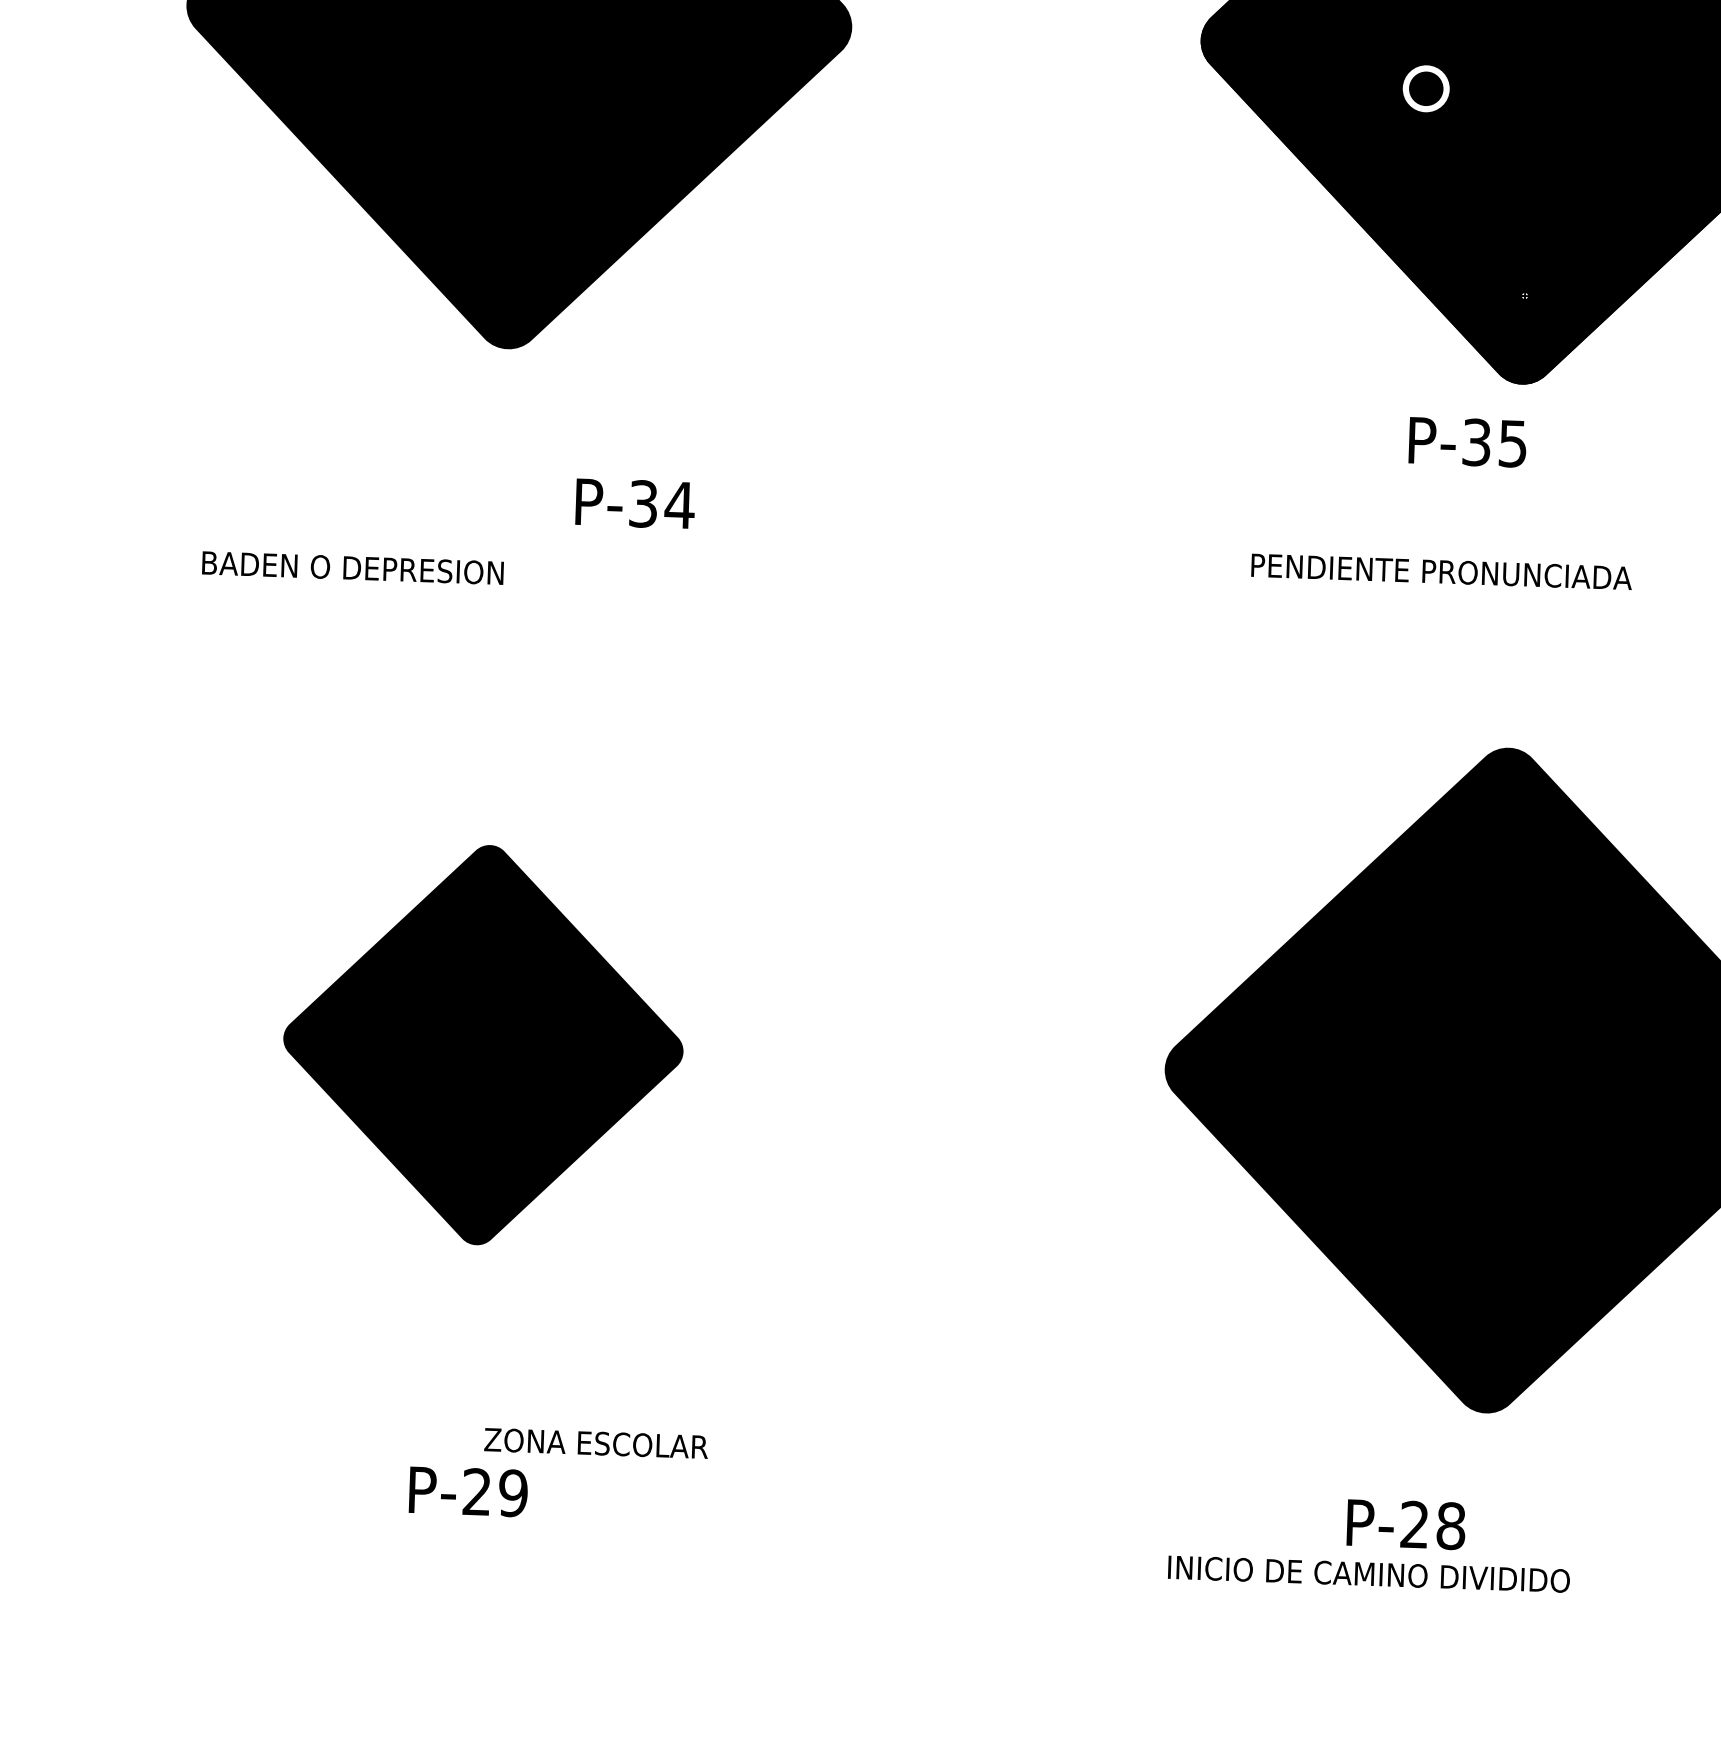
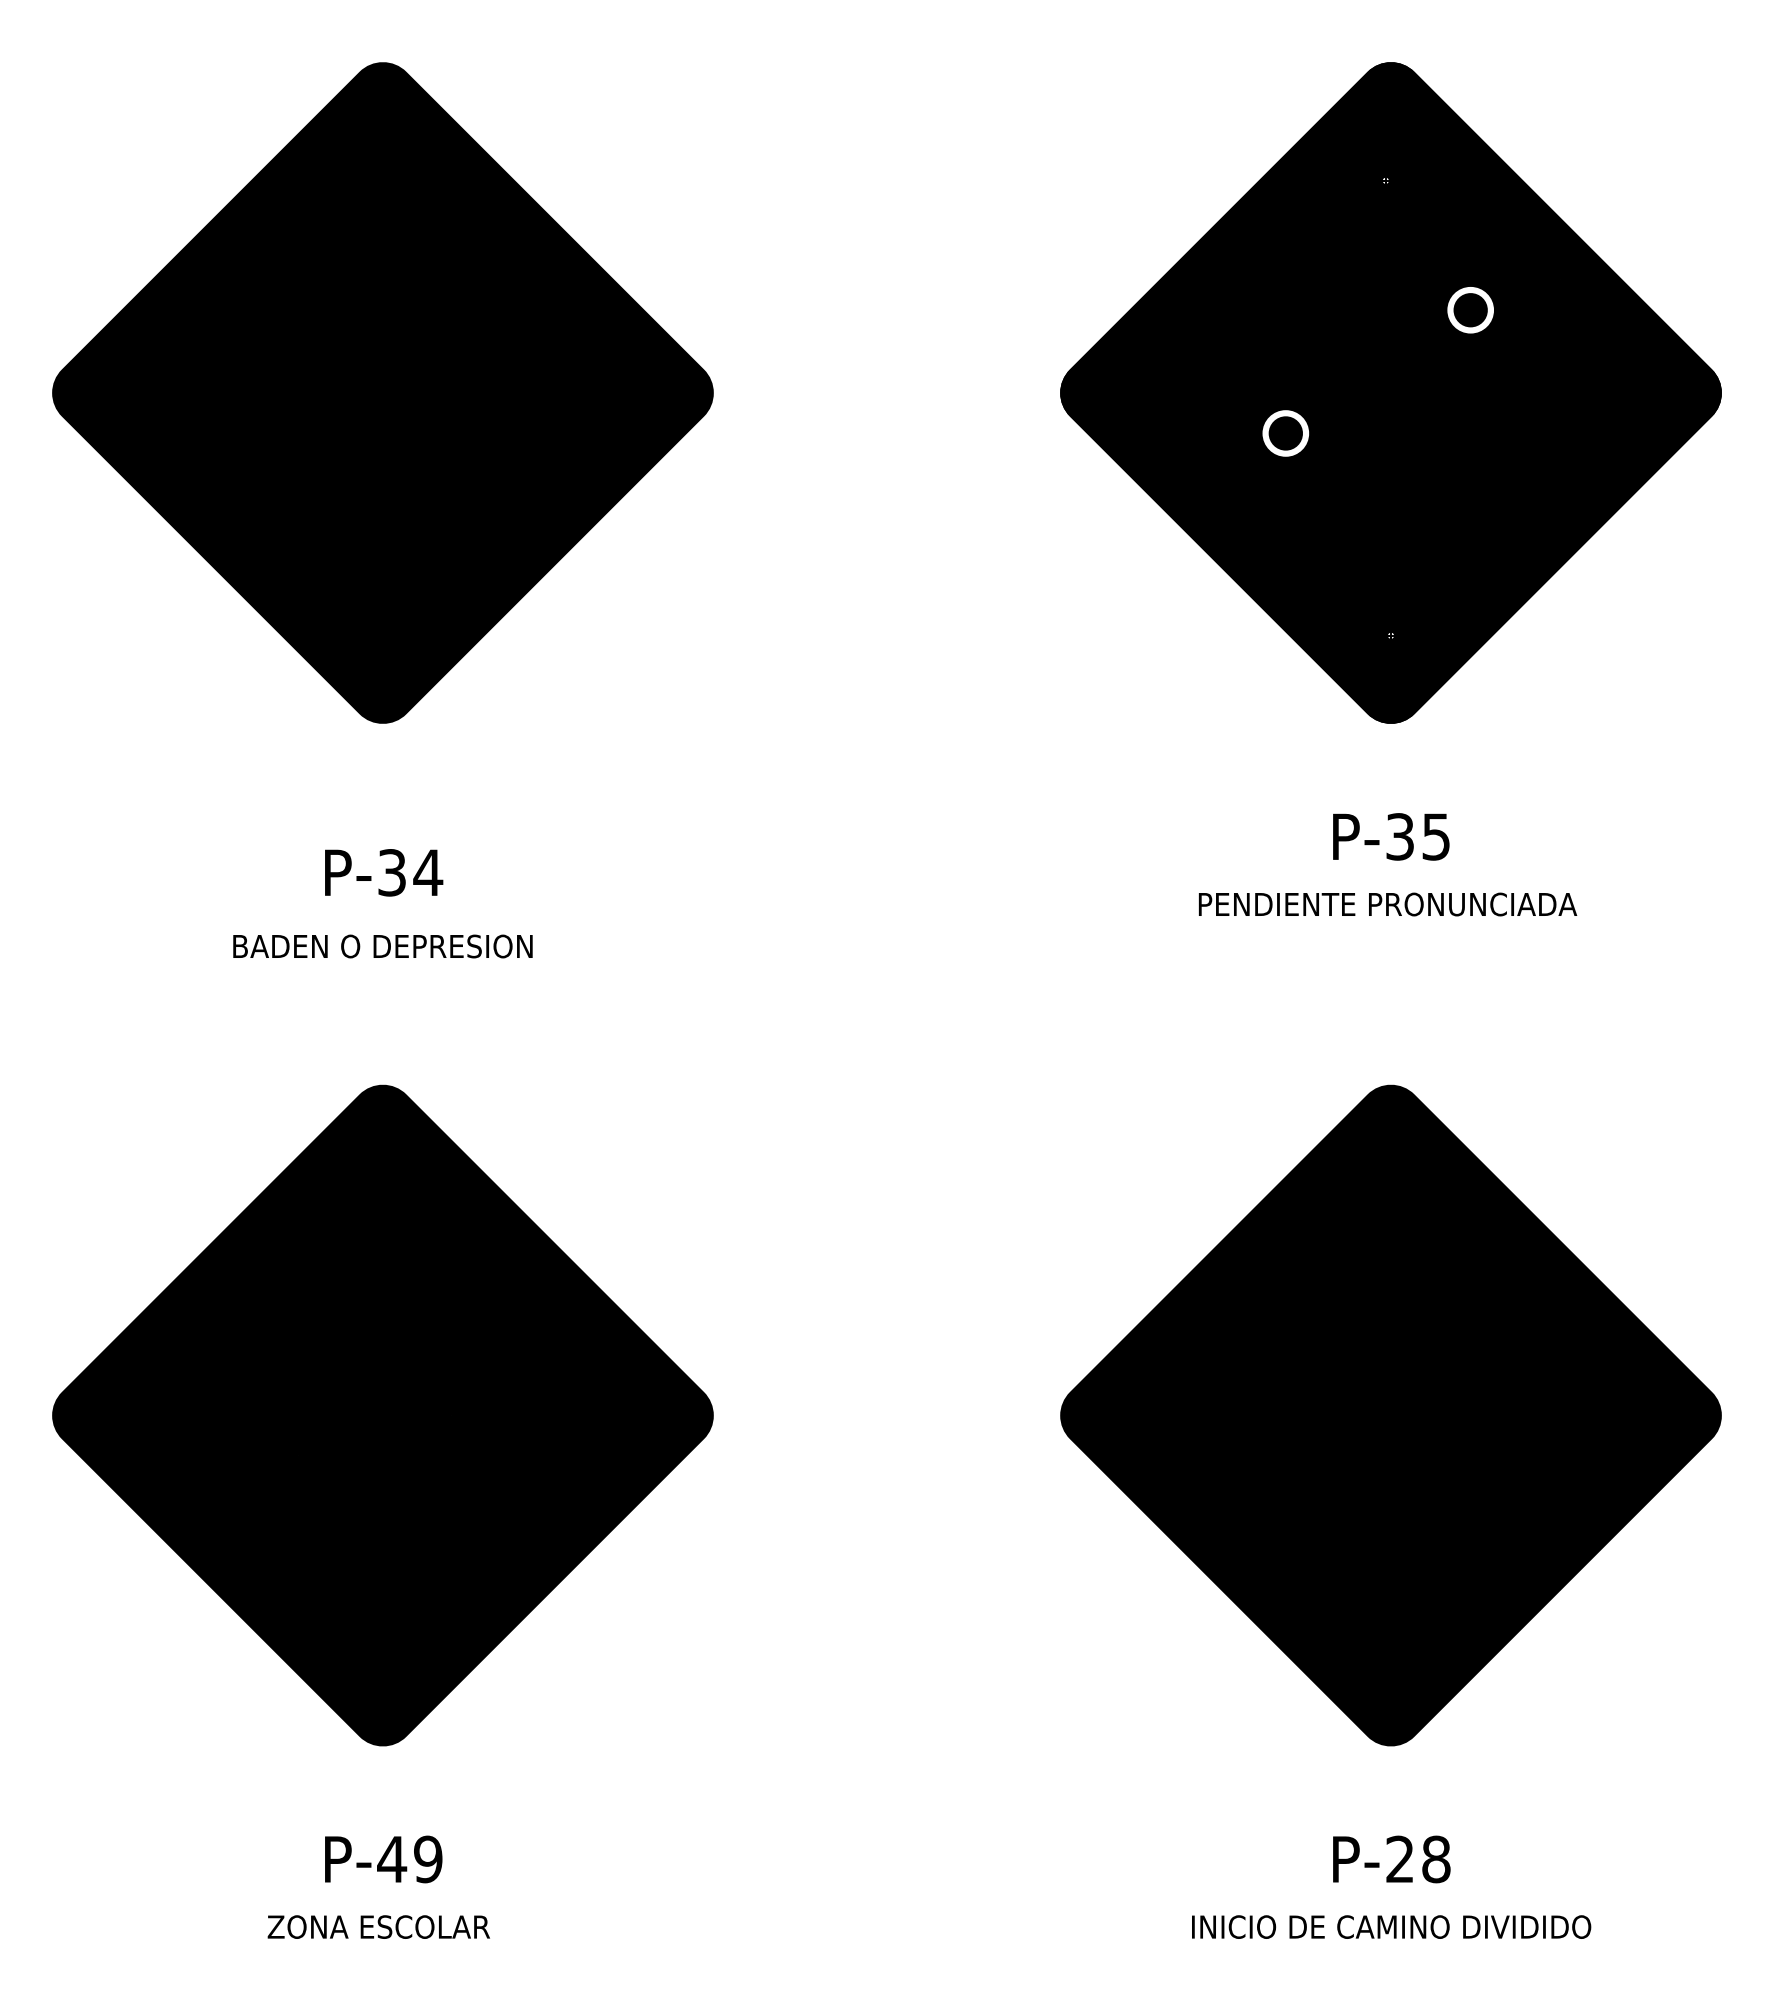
text: (1468, 441) -> (1391, 836), moved
text: (635, 503) -> (384, 872), moved
text: (352, 568) -> (382, 946), moved
text: (1442, 571) -> (1388, 904), moved
part: (482, 1045) -> (382, 1415), size x1.67
text: (595, 1442) -> (378, 1926), moved
text: (477, 1491) -> (392, 1858), P-29 -> P-49
text: (1406, 1524) -> (1391, 1859), moved
text: (1369, 1573) -> (1391, 1926), moved

